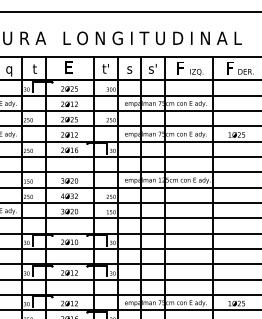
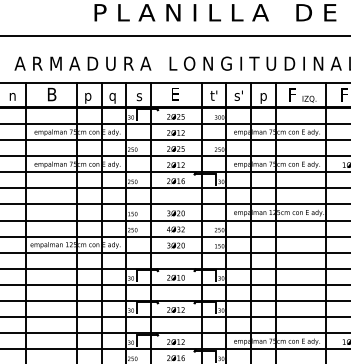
text: (129, 68) -> (238, 95), s -> s'
text: (34, 69) -> (139, 96), t -> s
text: (152, 69) -> (263, 96), s' -> p

